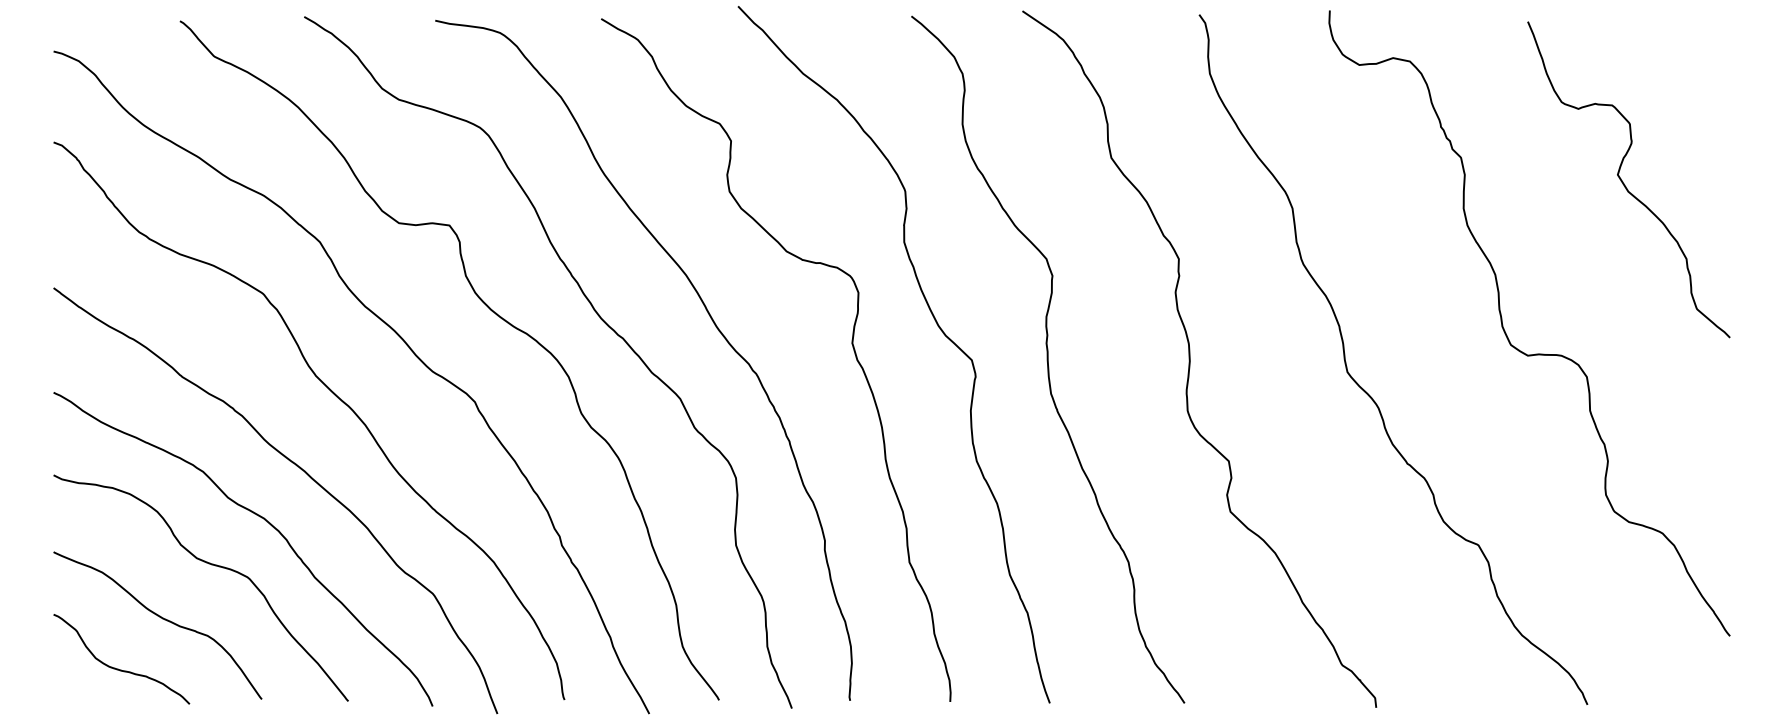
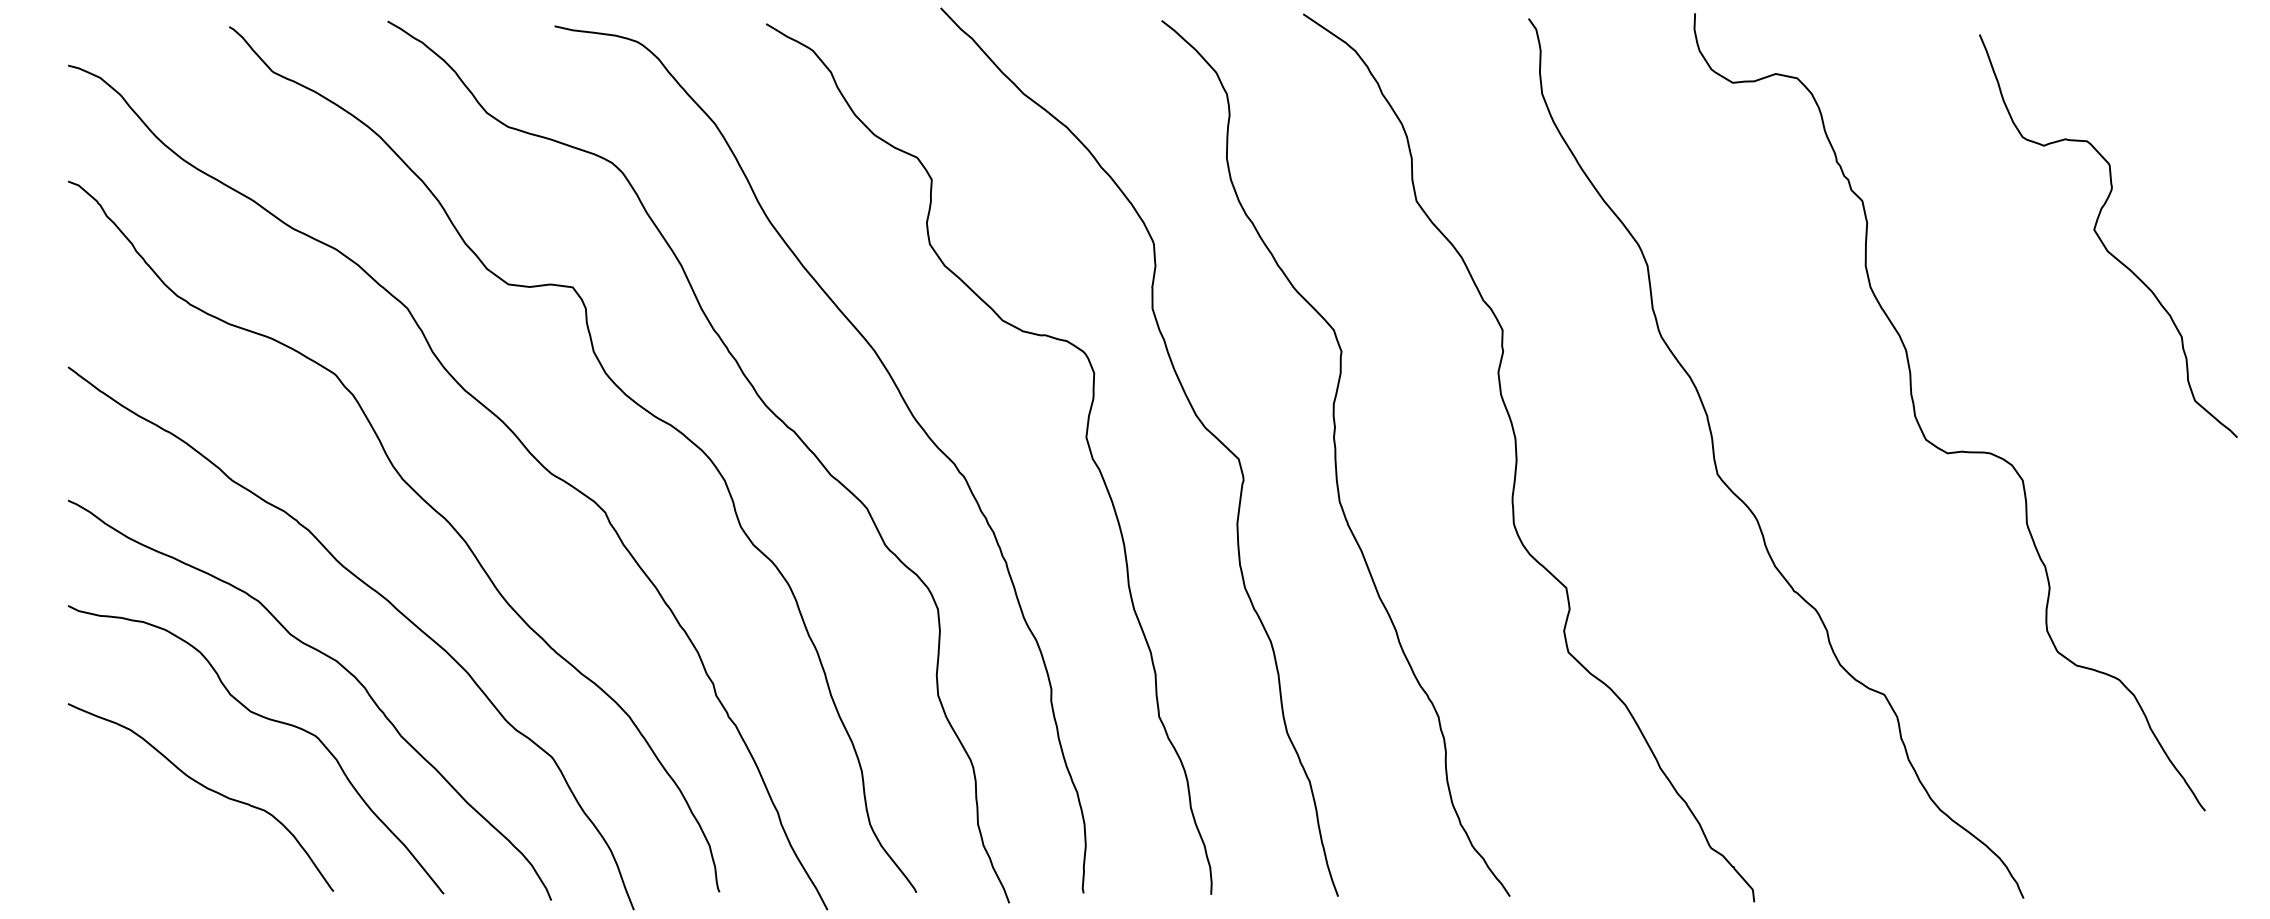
curve: (1623, 182) -> (2101, 239), moved
curve: (118, 668) -> (150, 852), removed

